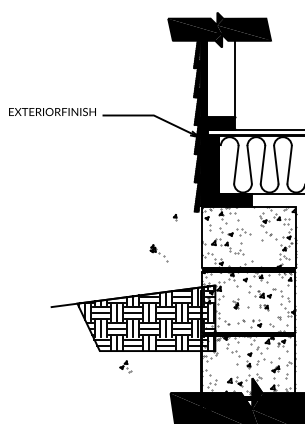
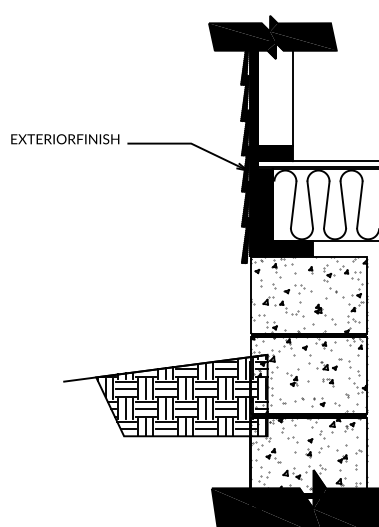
part: (175, 217) -> (310, 270), moved
part: (158, 253) -> (325, 314), moved
part: (235, 303) -> (292, 377), size x1.43
part: (125, 366) -> (273, 455), moved

